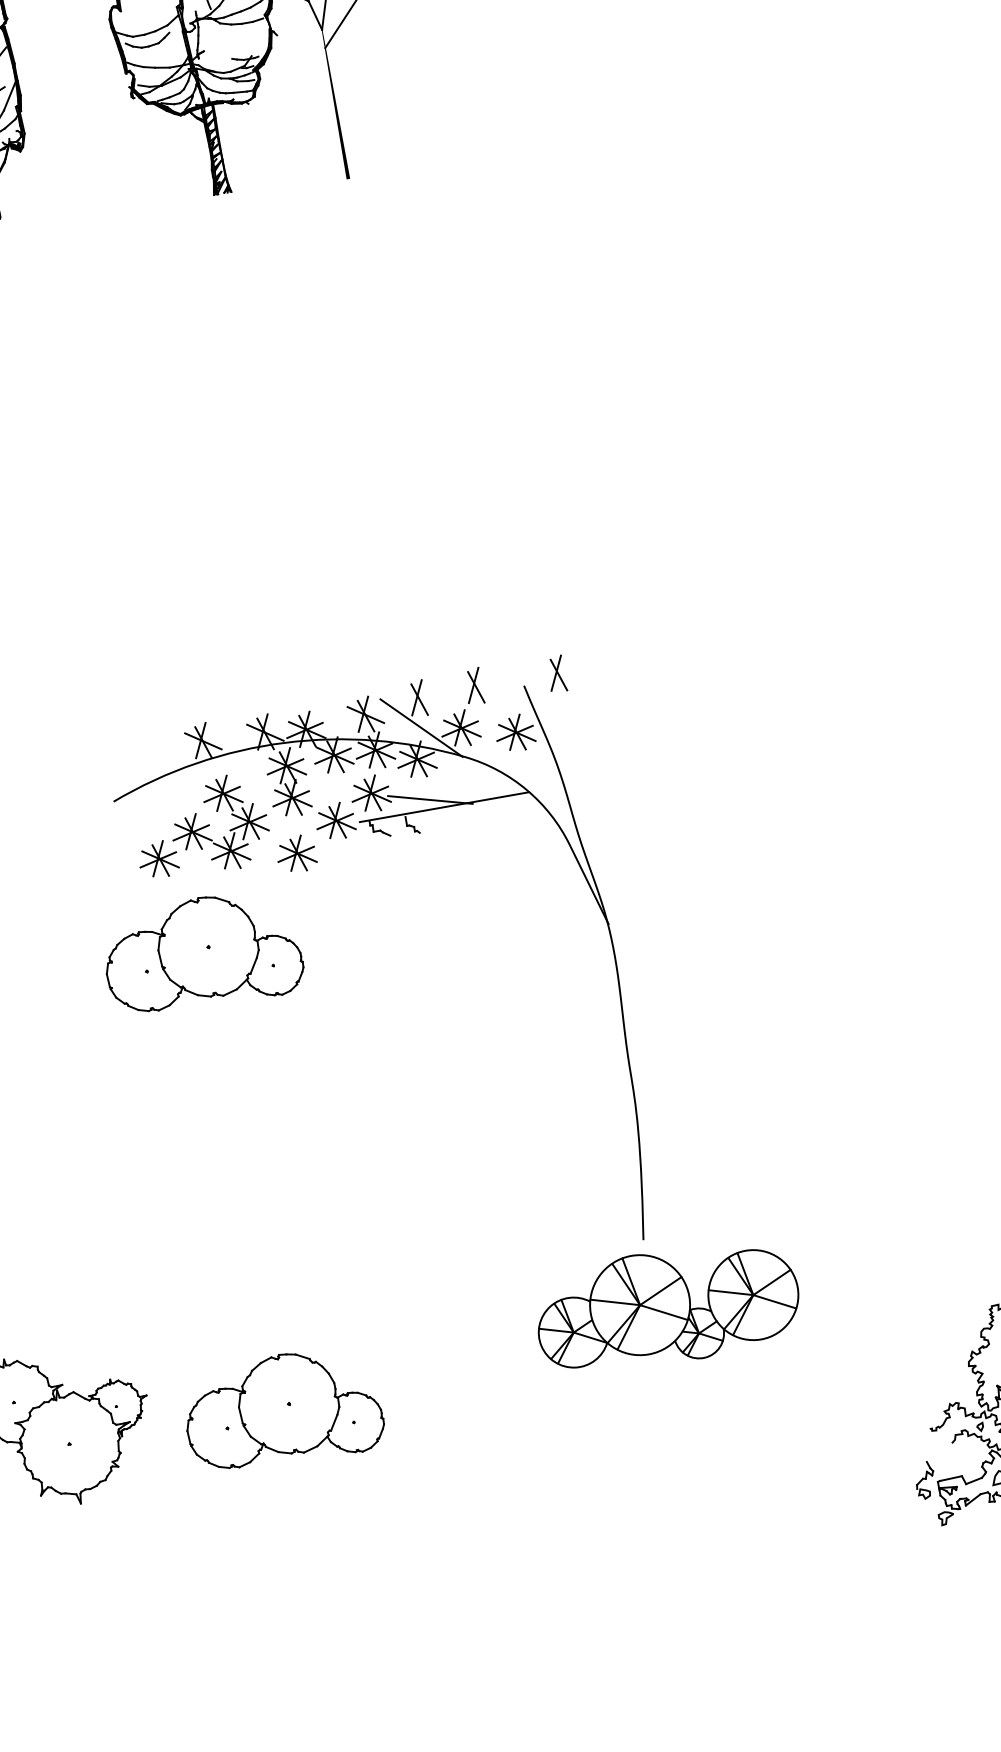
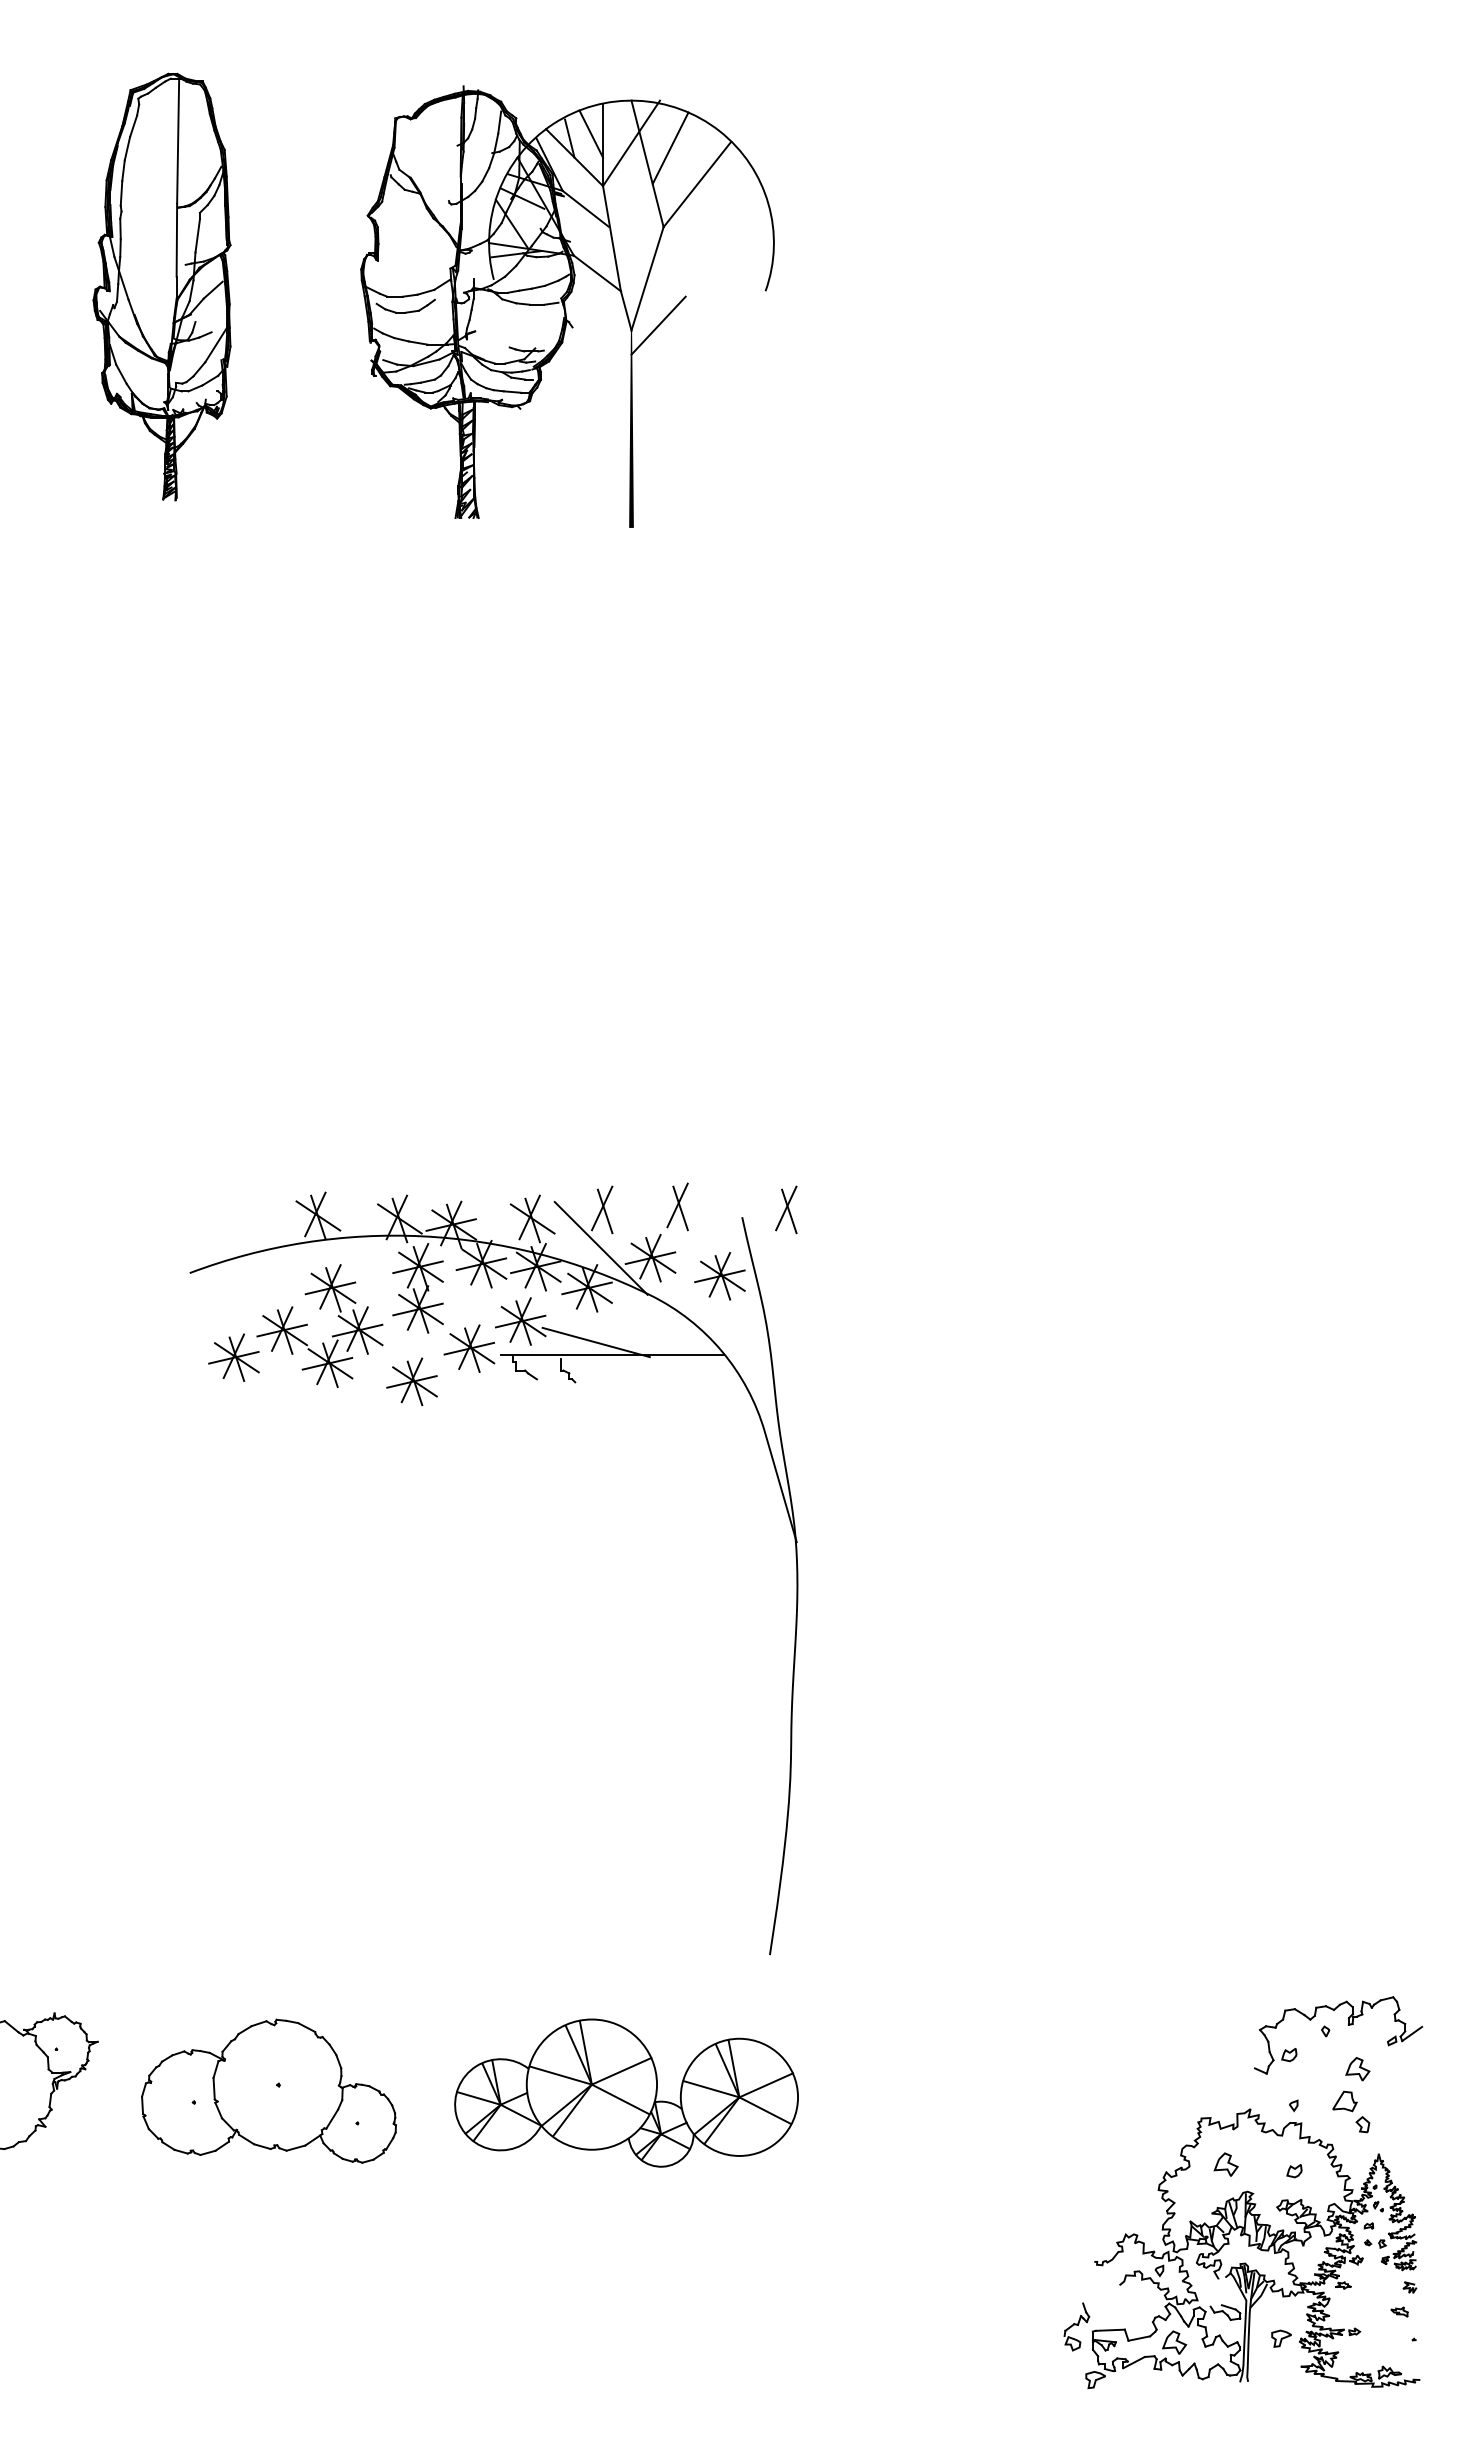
part: (201, 952) -> (268, 1486), removed
part: (667, 1306) -> (626, 2092), moved

